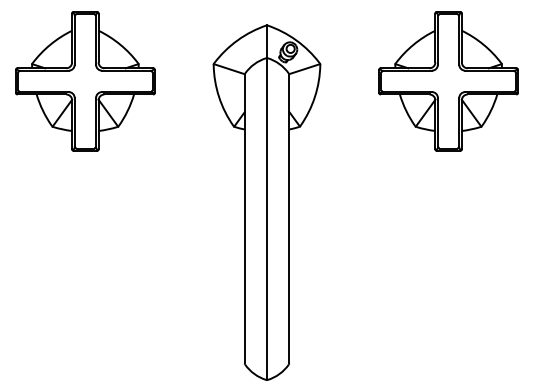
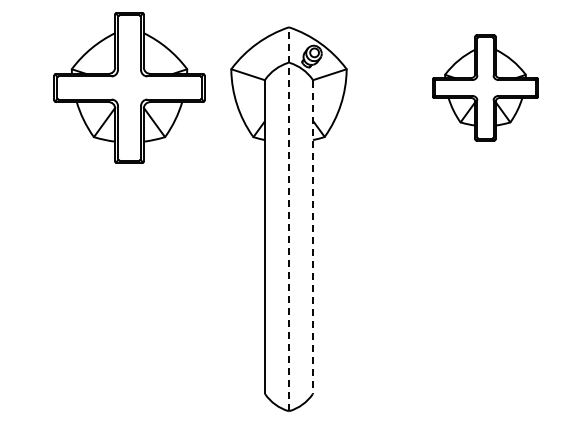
part: (85, 80) -> (129, 87), moved
part: (448, 80) -> (485, 87), size x0.7
line: (267, 202) -> (289, 219), solid -> dashed
line: (289, 219) -> (313, 237), solid -> dashed

